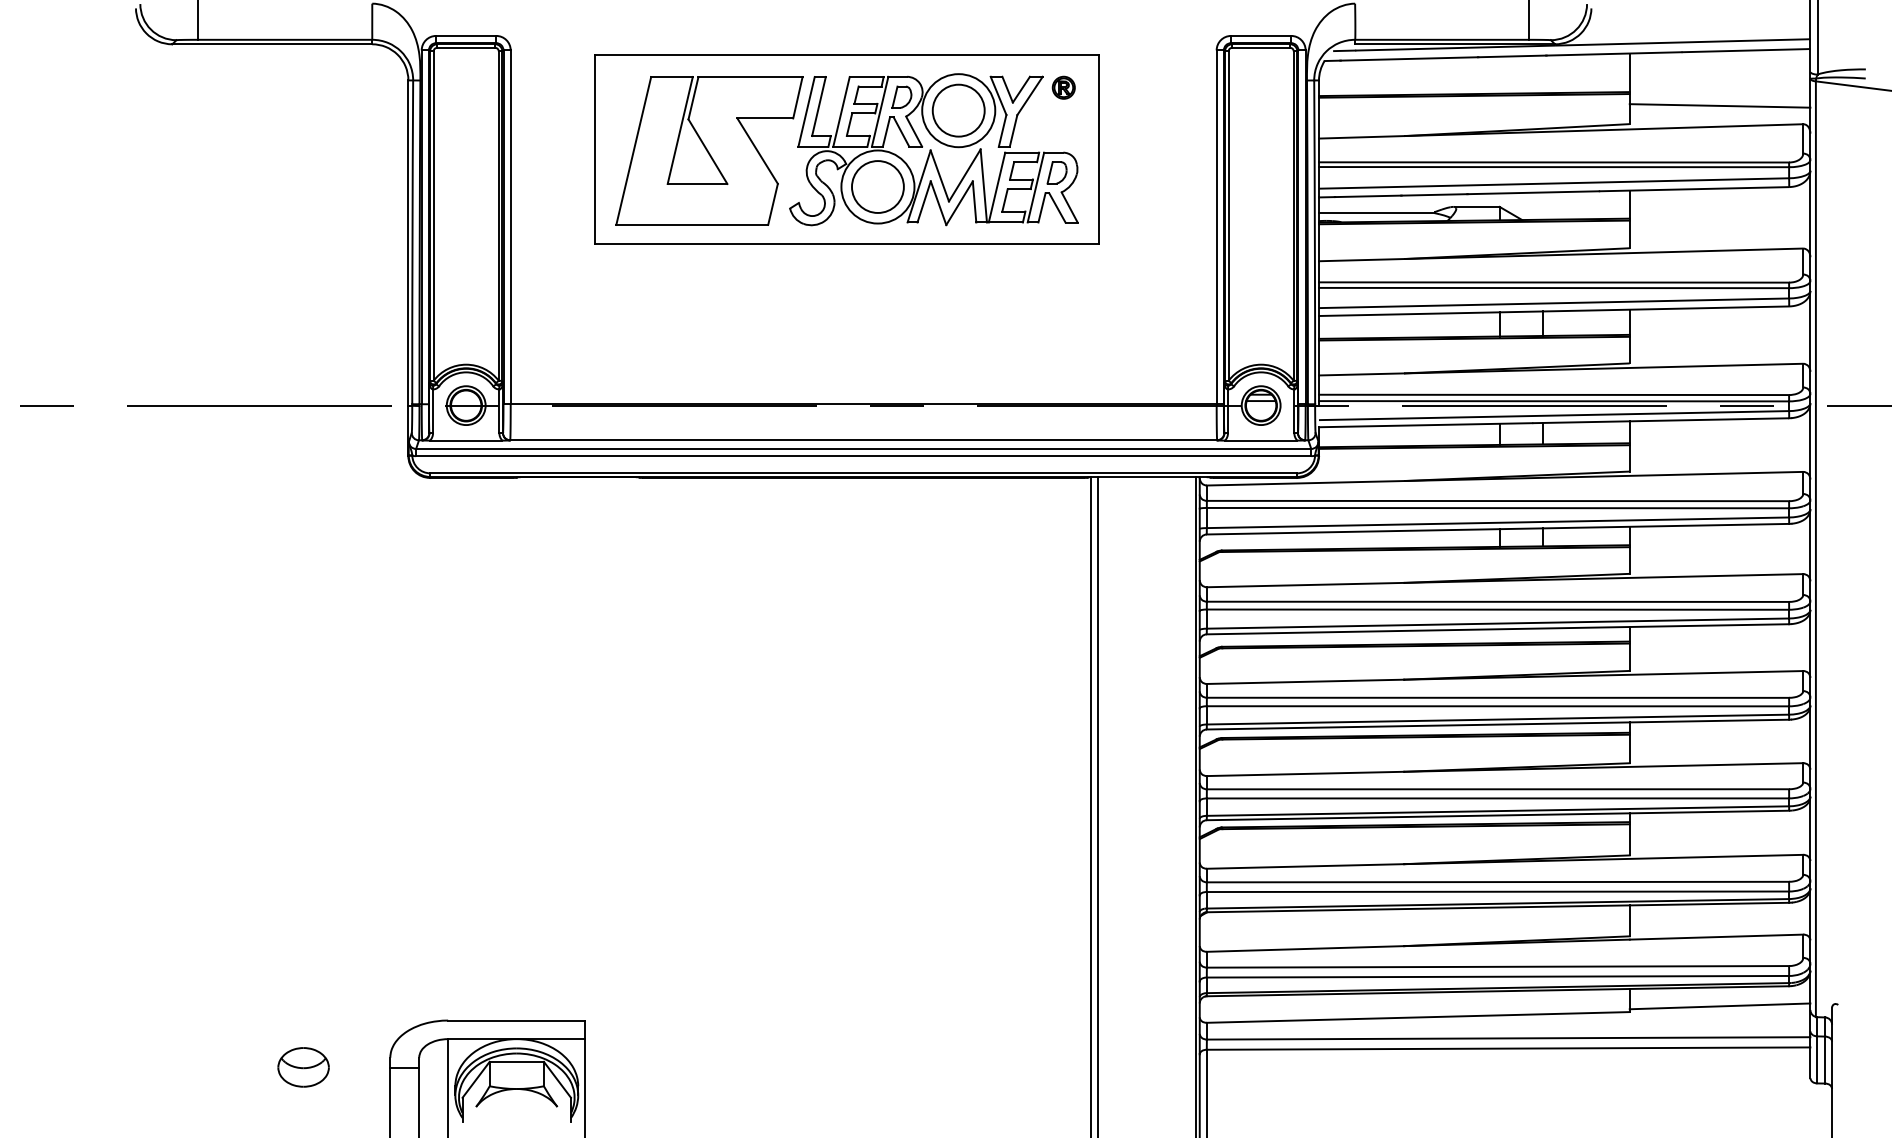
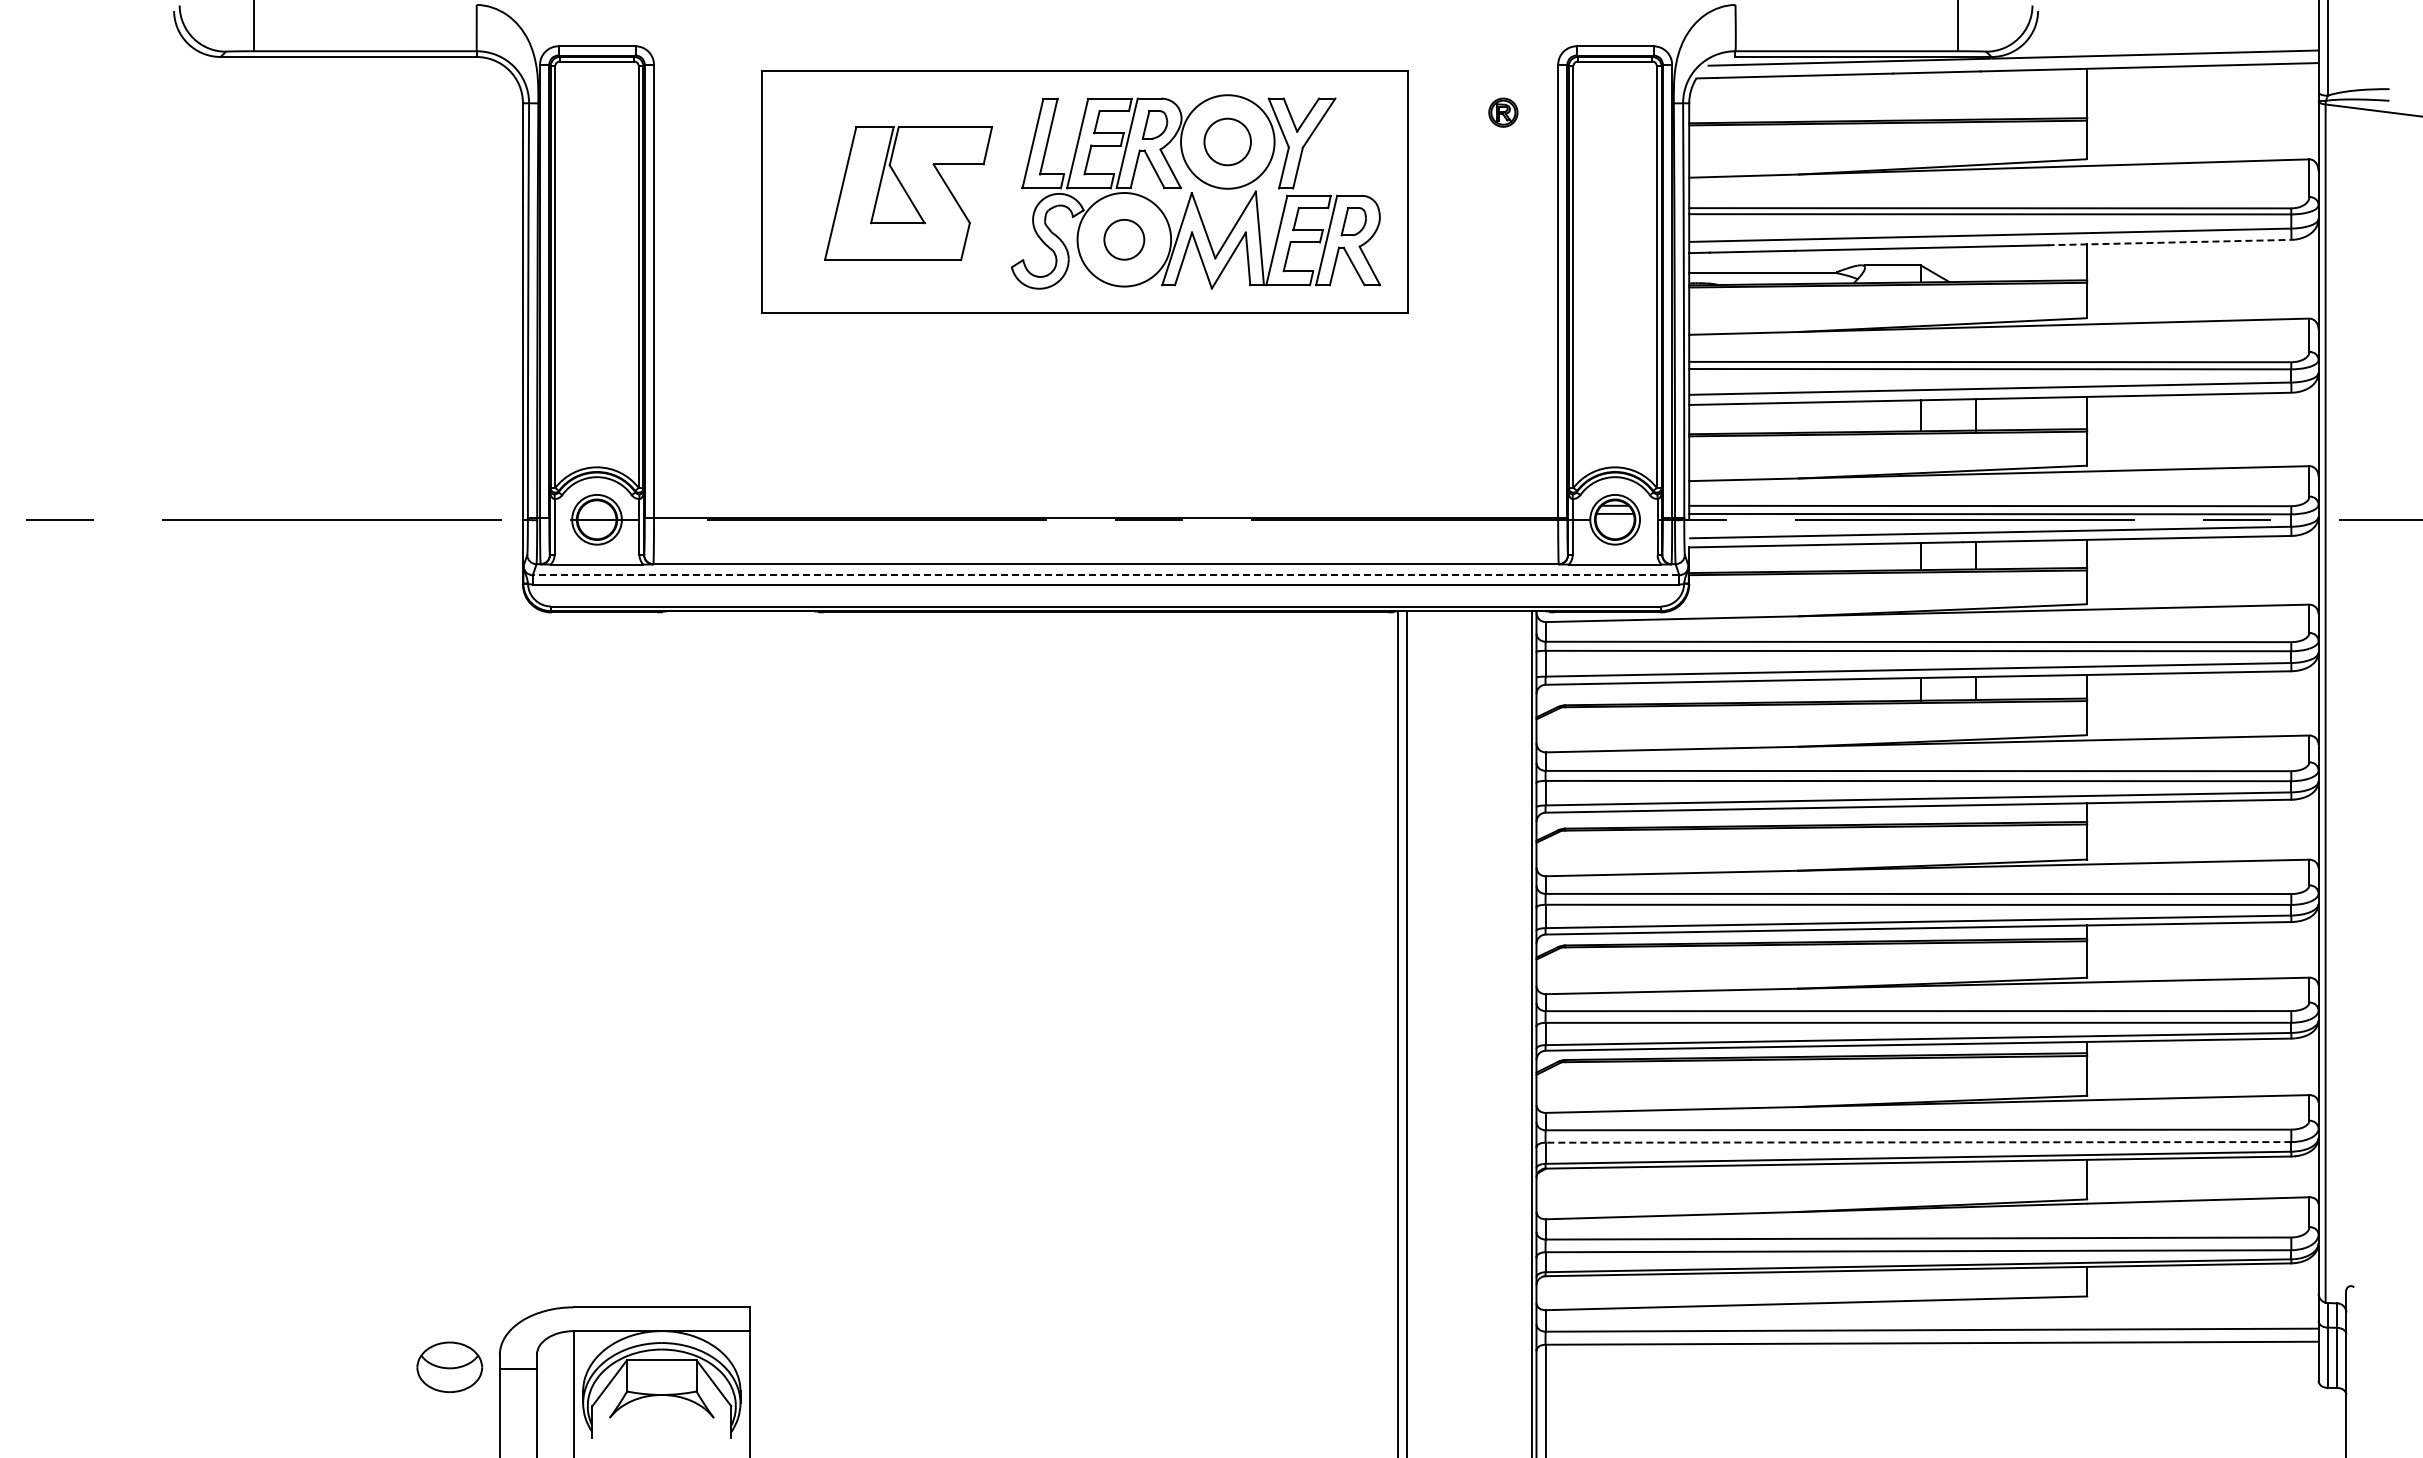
part: (1063, 87) -> (1503, 112), moved
line: (1719, 105) -> (2202, 135), removed
circle: (958, 110) -> (1227, 141), size x0.7
part: (709, 150) -> (908, 193), size x0.7
circle: (878, 186) -> (1124, 239), size x0.6
line: (1694, 189) -> (2169, 242), solid -> dashed
line: (863, 449) -> (1105, 575), solid -> dashed
line: (1498, 891) -> (1918, 1142), solid -> dashed
line: (1719, 1005) -> (2202, 1288), removed
part: (303, 1066) -> (449, 1366), moved

